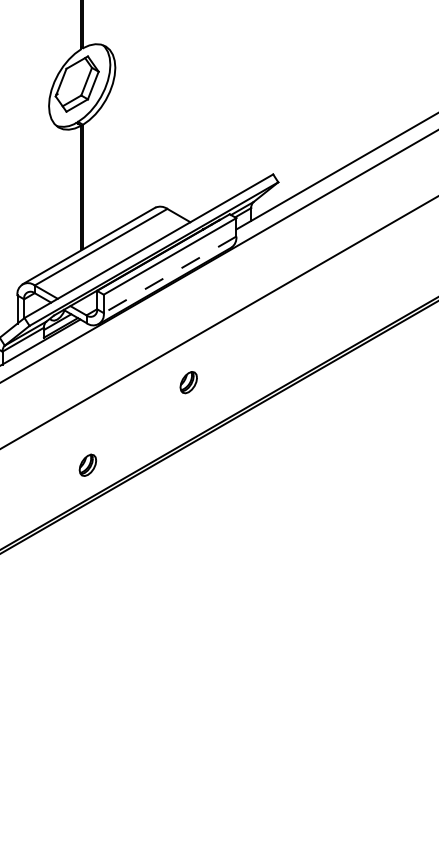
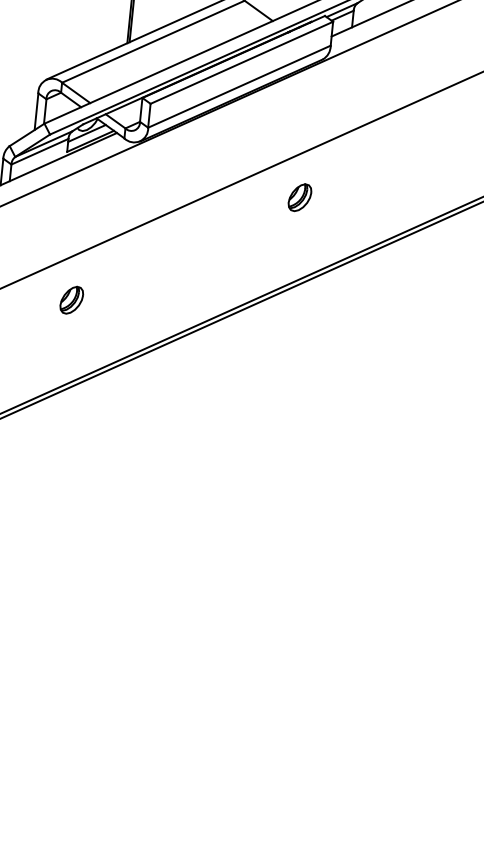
line: (170, 274) -> (240, 86), dashed -> solid
part: (188, 382) -> (299, 197), moved
part: (87, 464) -> (71, 299), moved

